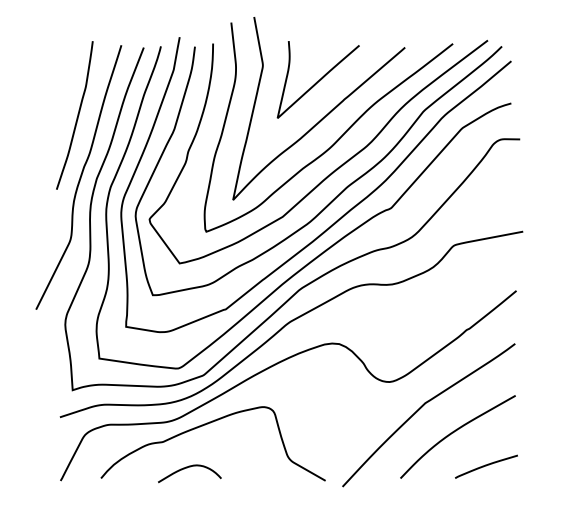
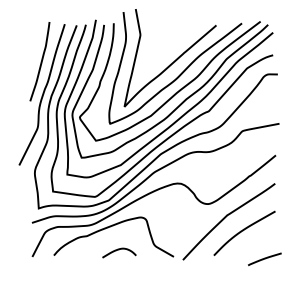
curve: (317, 79) -> (169, 42), removed
line: (485, 467) -> (264, 259), moved
curve: (190, 468) -> (119, 250), moved

